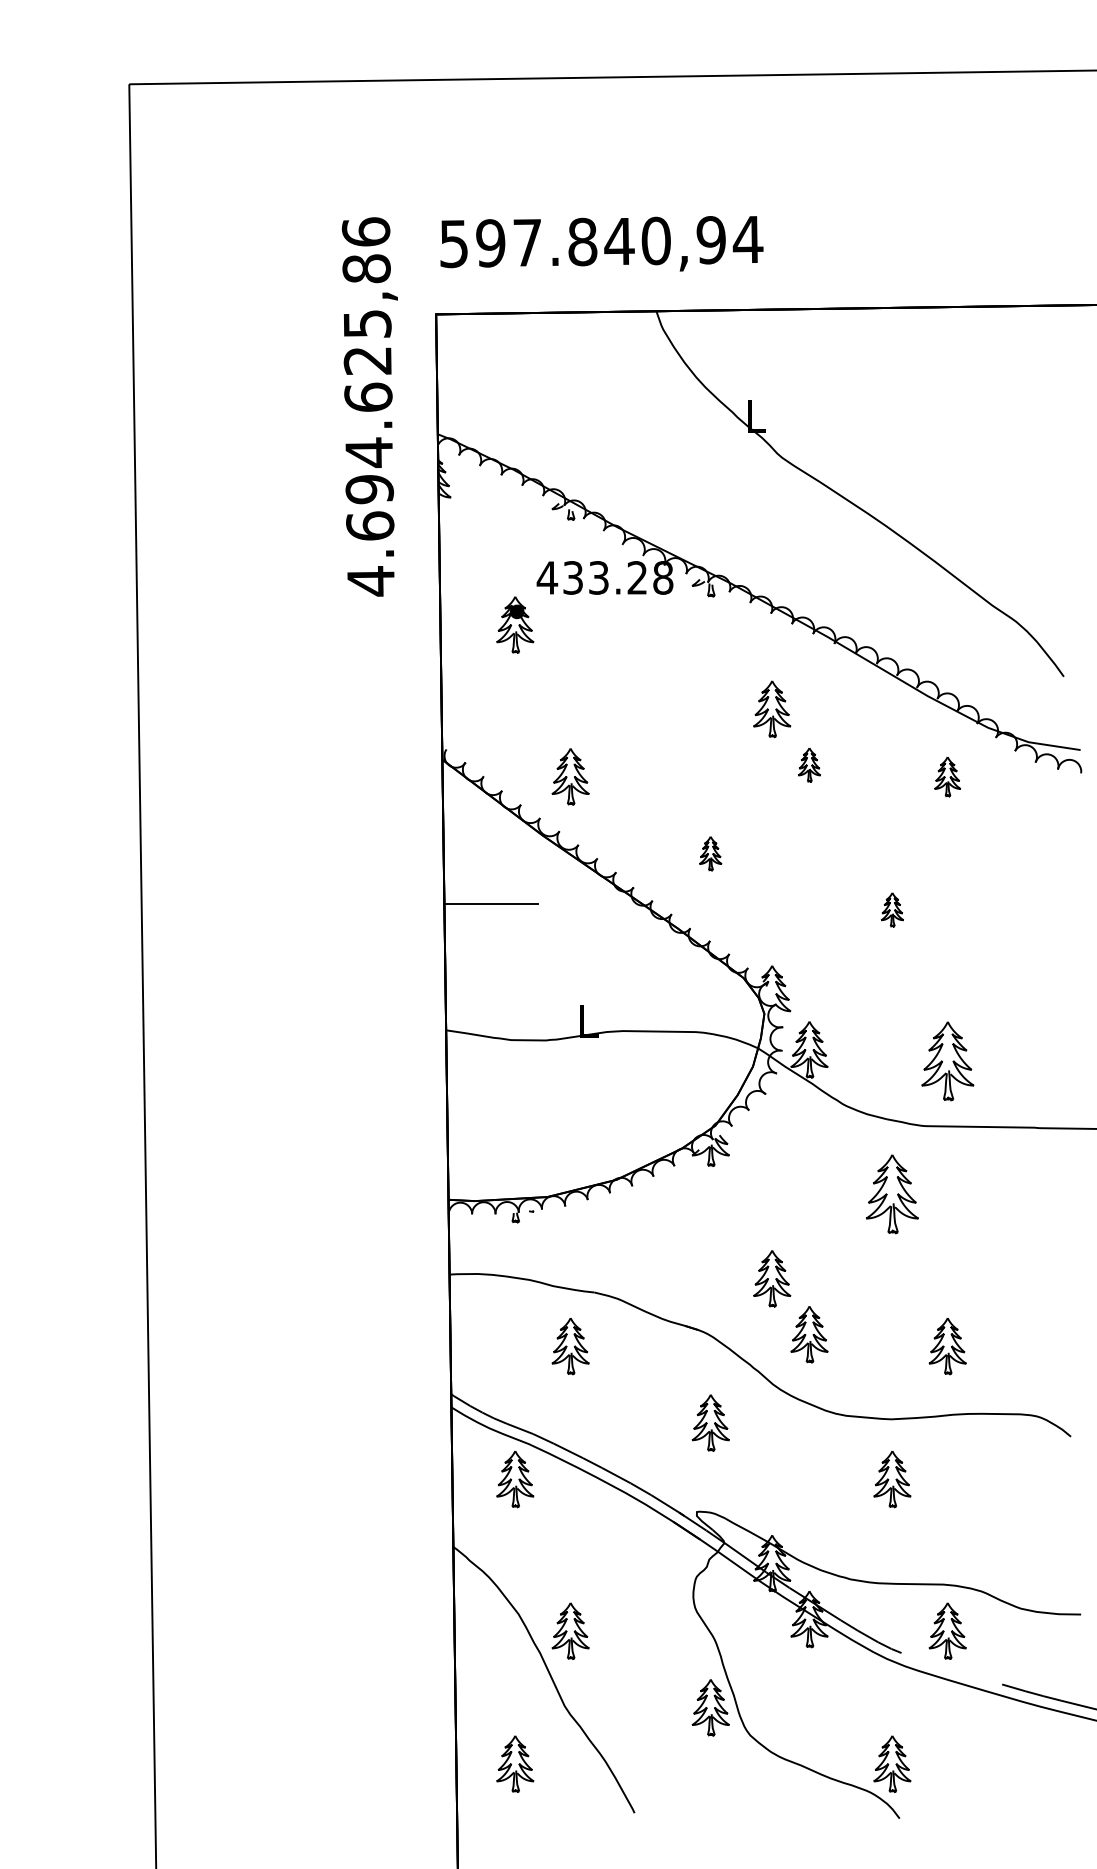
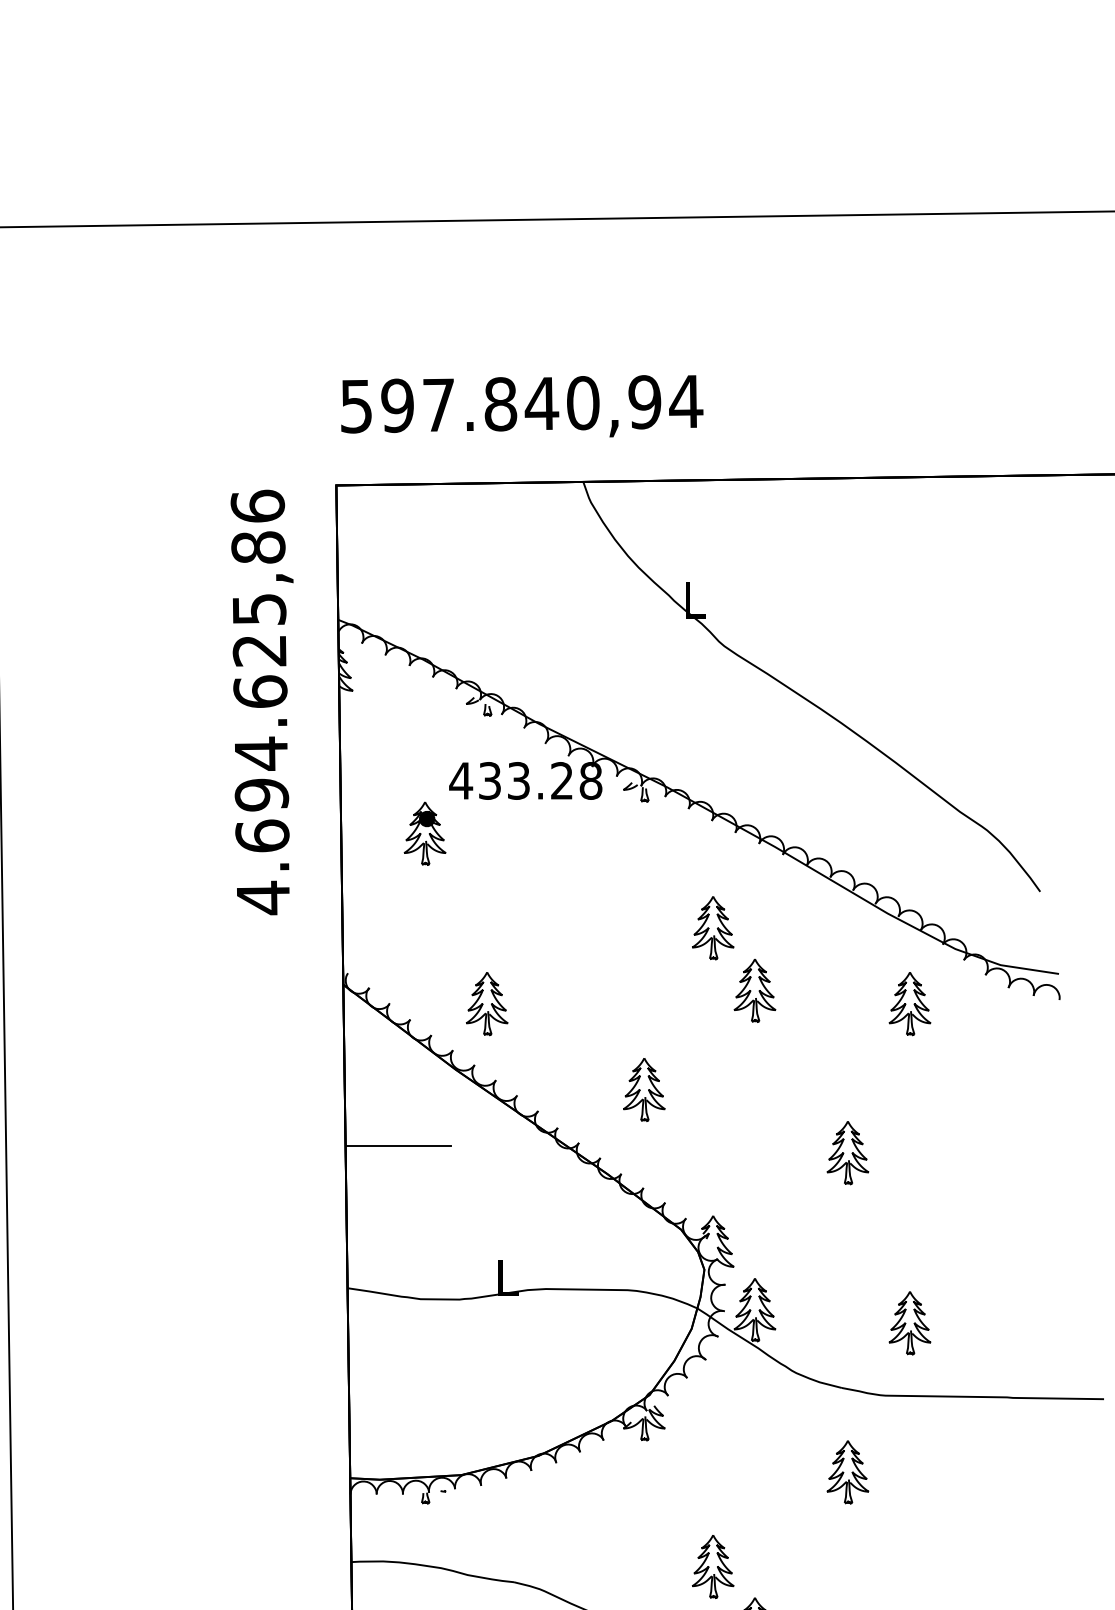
text: (369, 406) -> (261, 701), moved
part: (809, 764) -> (754, 990), size x1.67
part: (947, 776) -> (909, 1003), size x1.43
part: (710, 853) -> (643, 1089), size x1.67
part: (892, 909) -> (848, 1152), size x1.67
part: (947, 1061) -> (909, 1323), size x0.71
part: (892, 1194) -> (848, 1472), size x0.71

